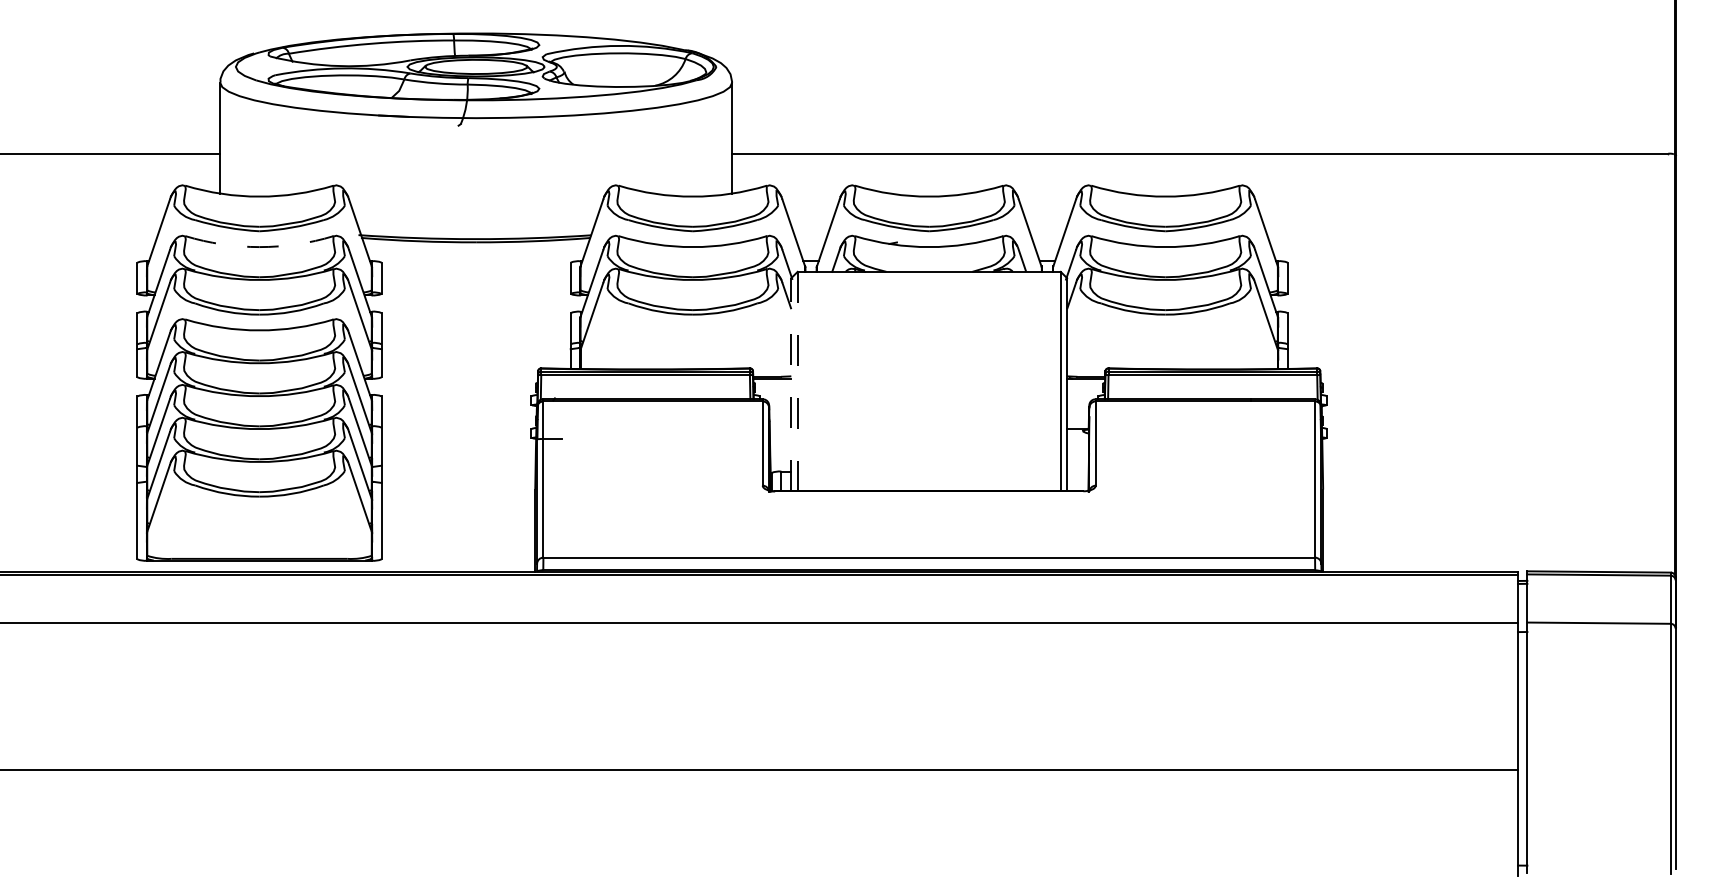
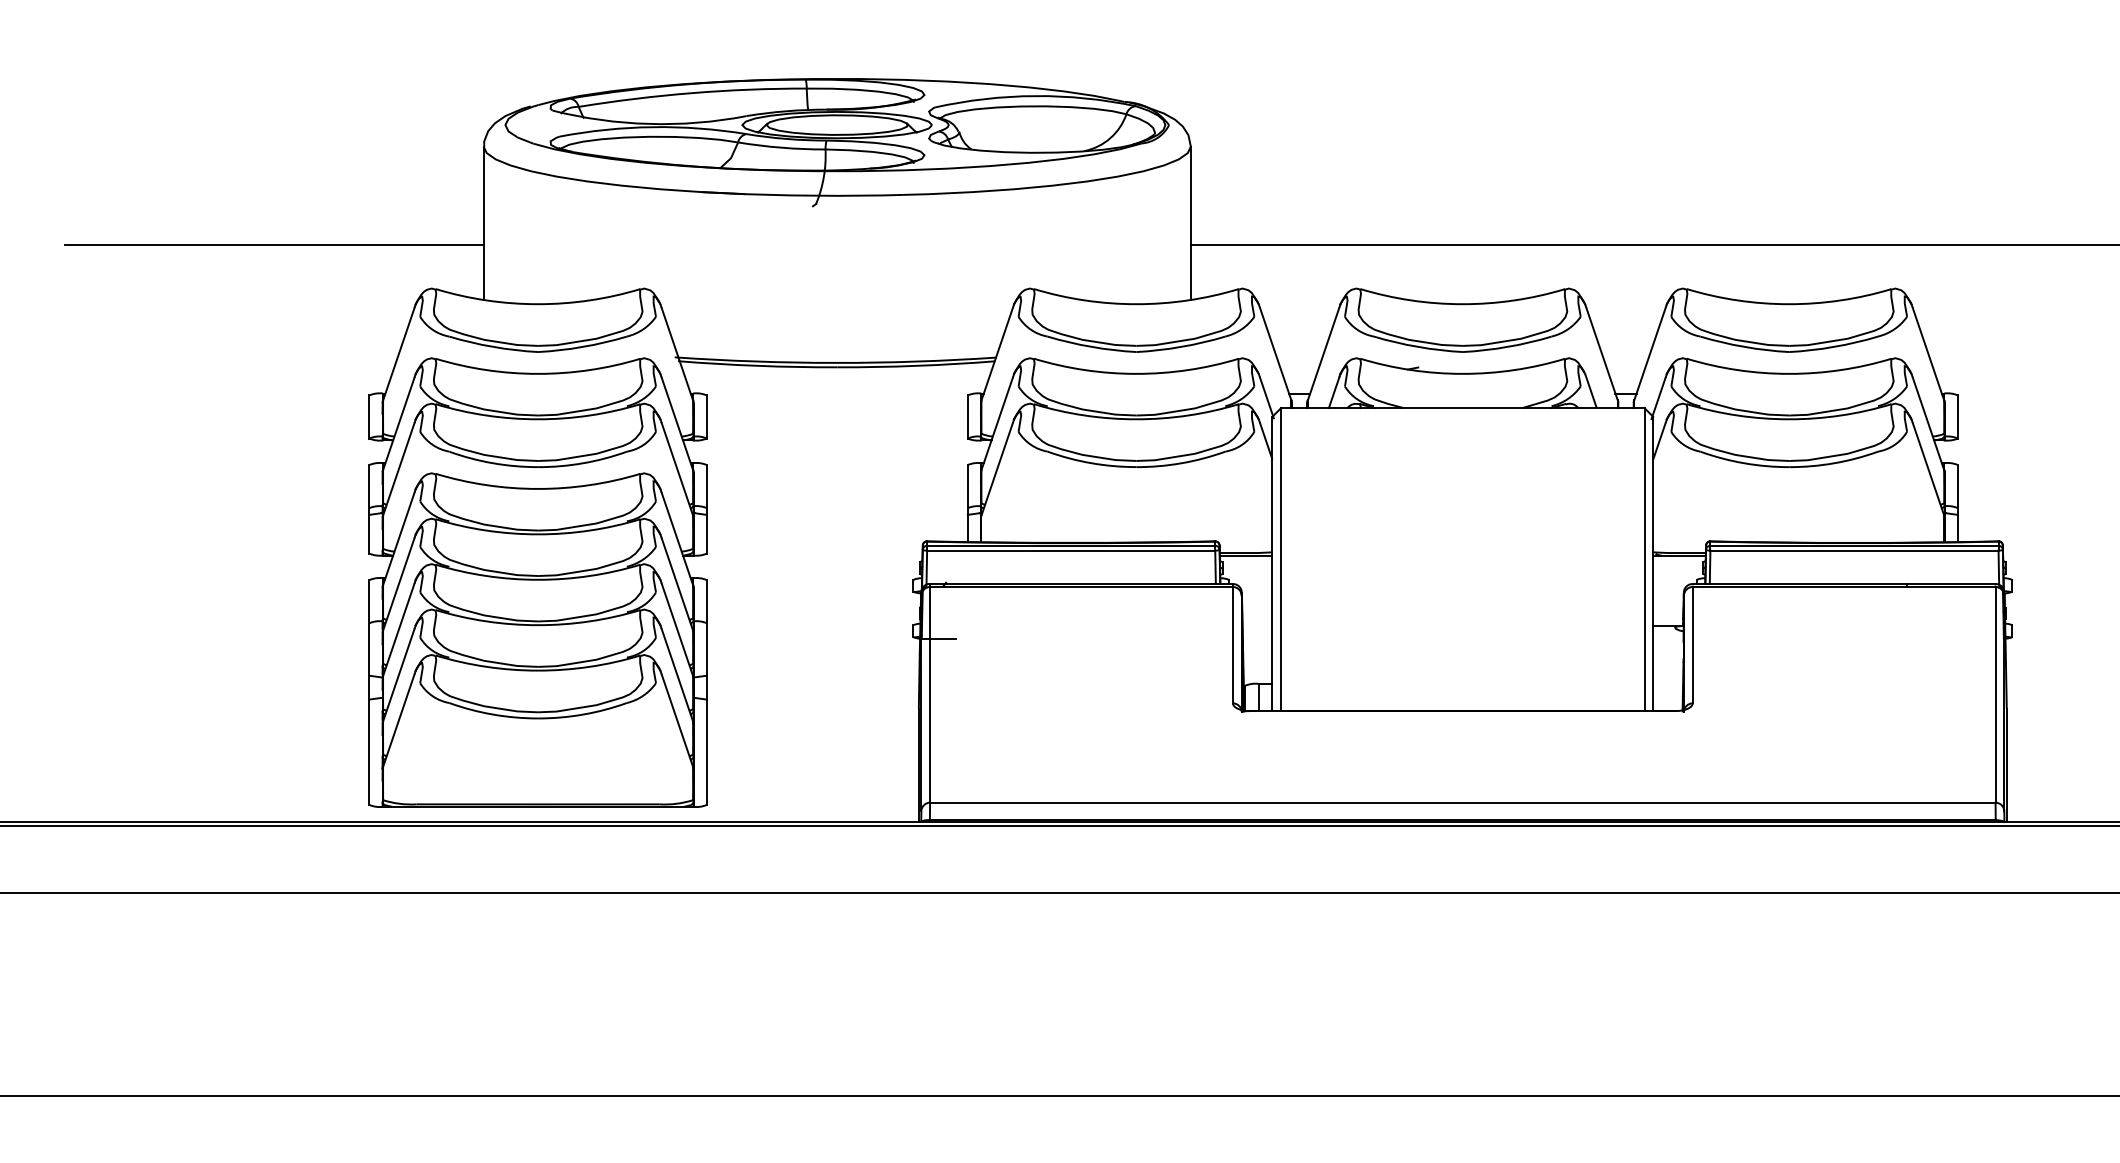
arc: (259, 247) -> (538, 374), dashed -> solid
line: (797, 381) -> (1280, 559), dashed -> solid
line: (791, 384) -> (1272, 563), dashed -> solid

